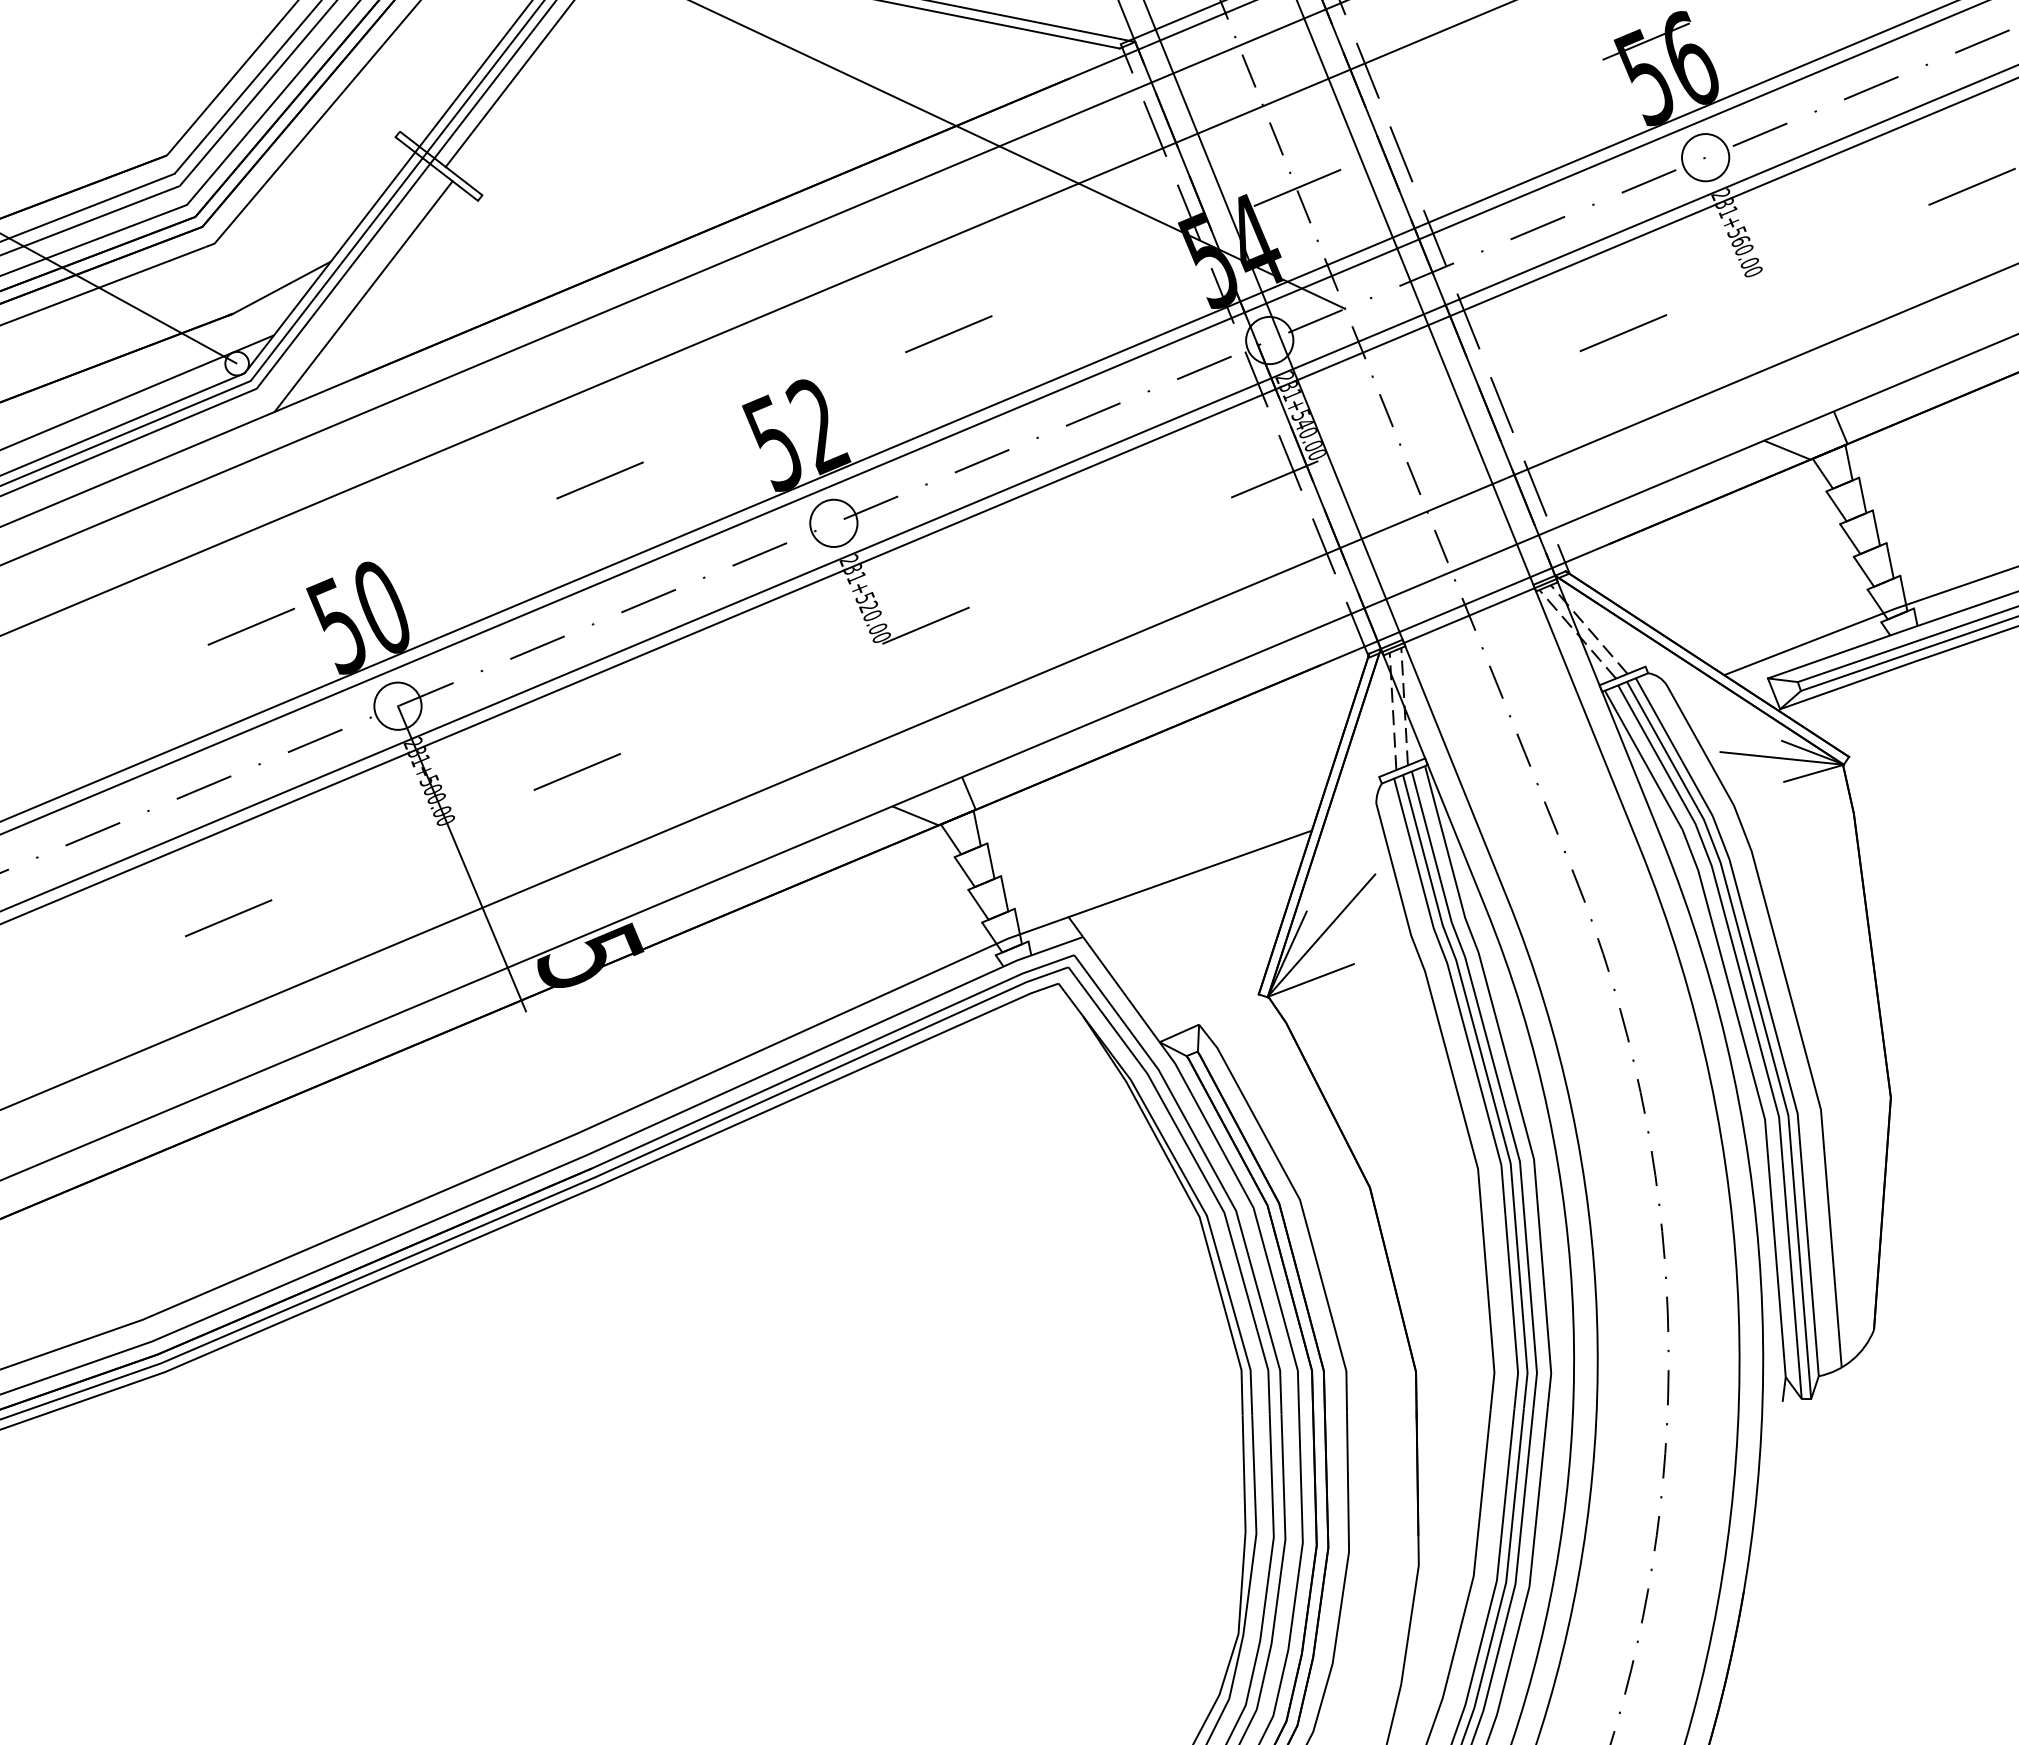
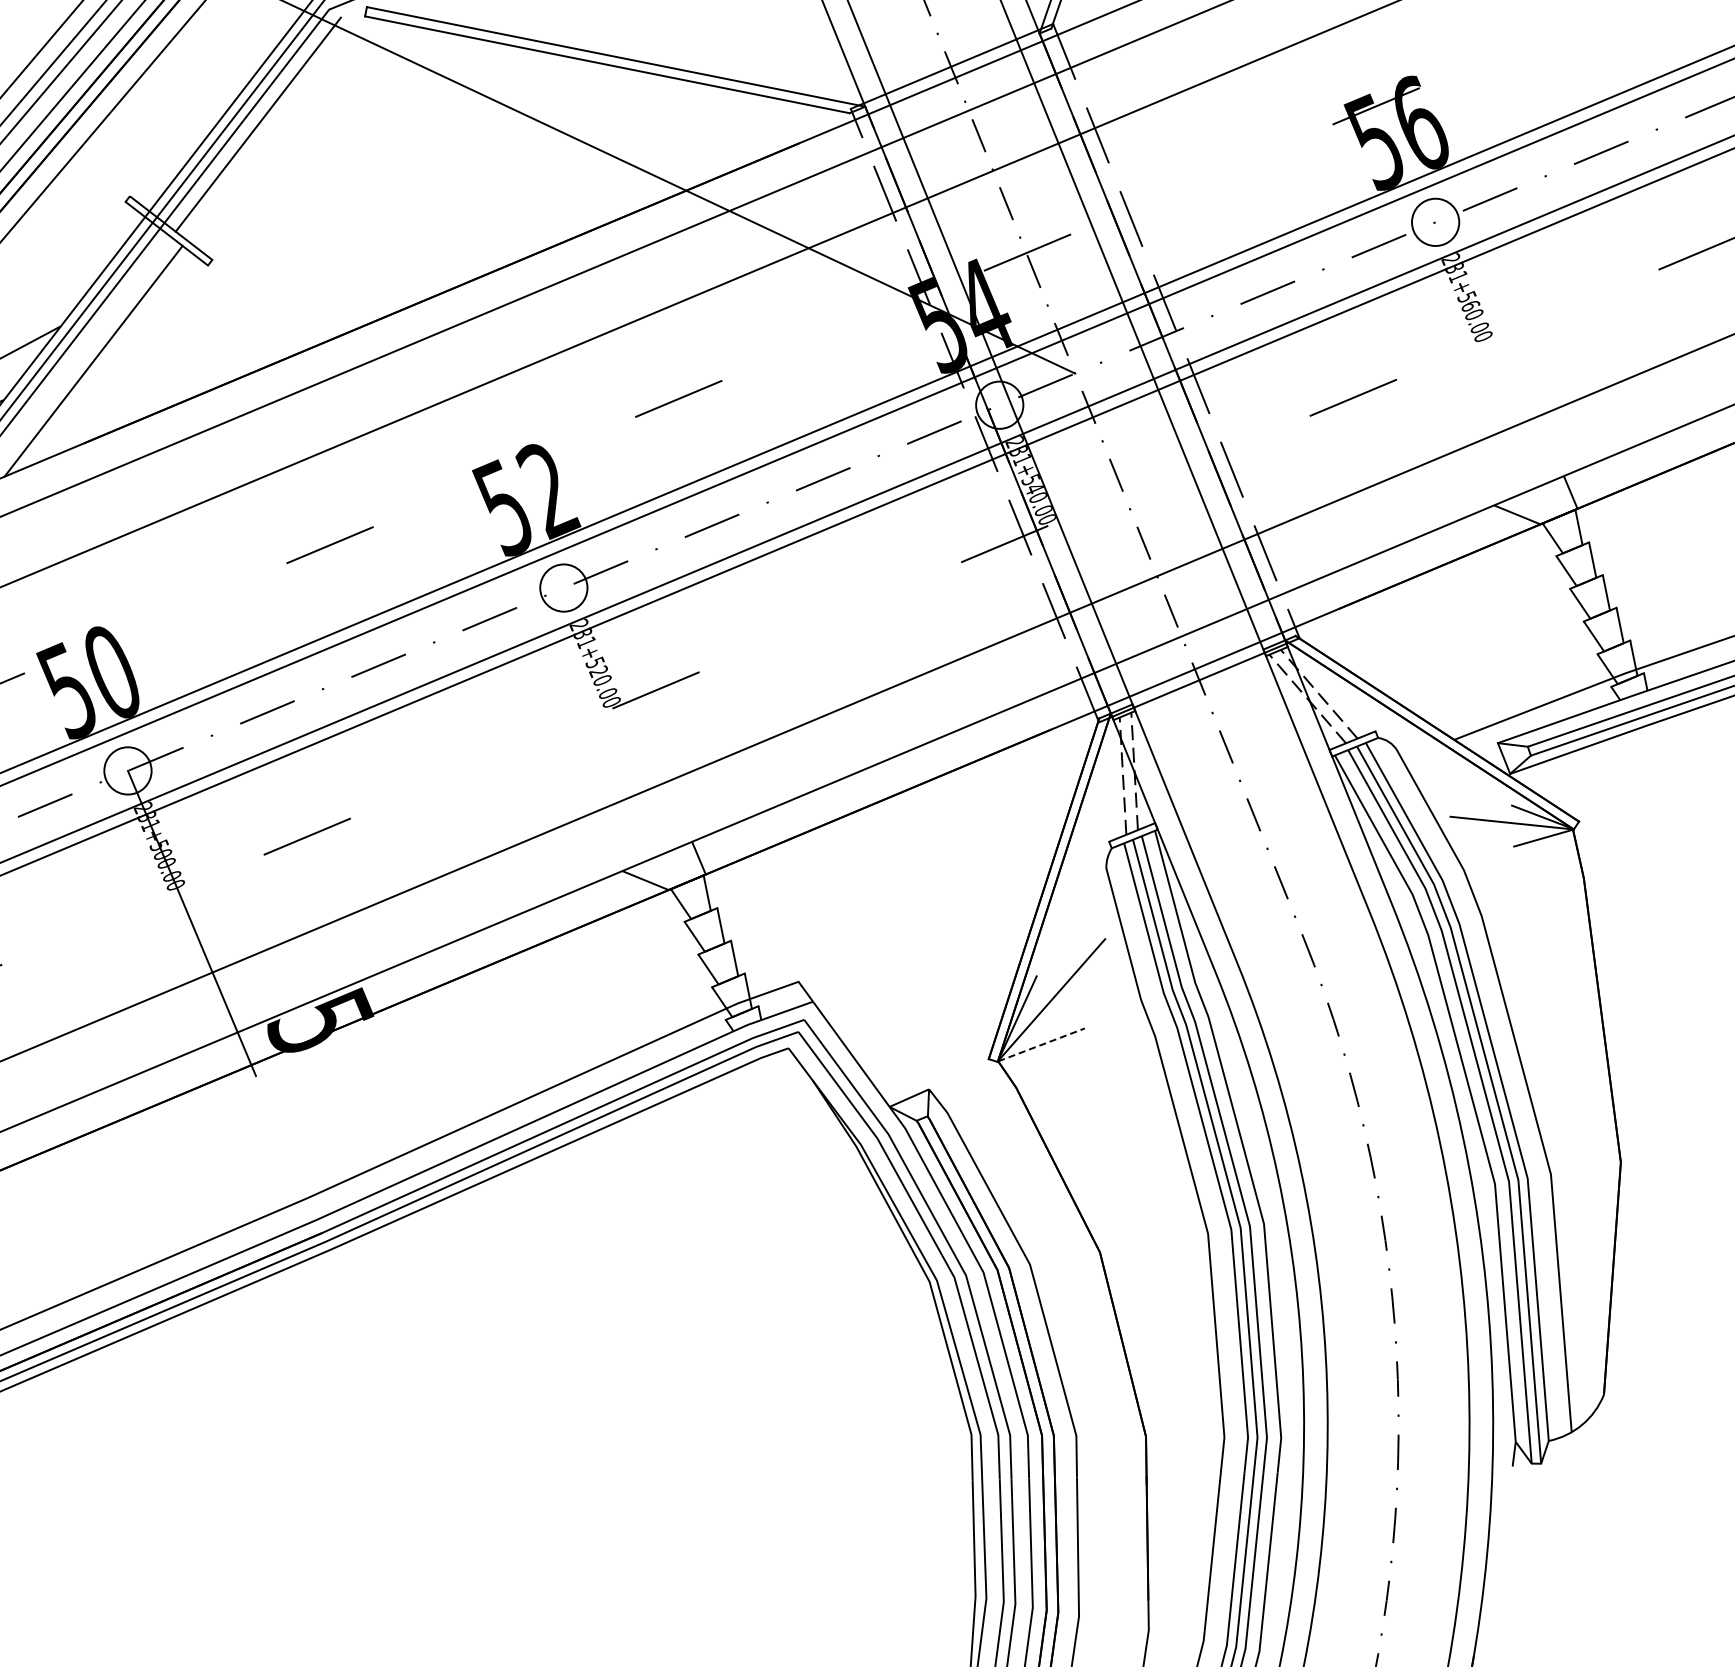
line: (1189, 873) -> (919, 938), removed
line: (1312, 980) -> (1042, 1045), solid -> dashed

